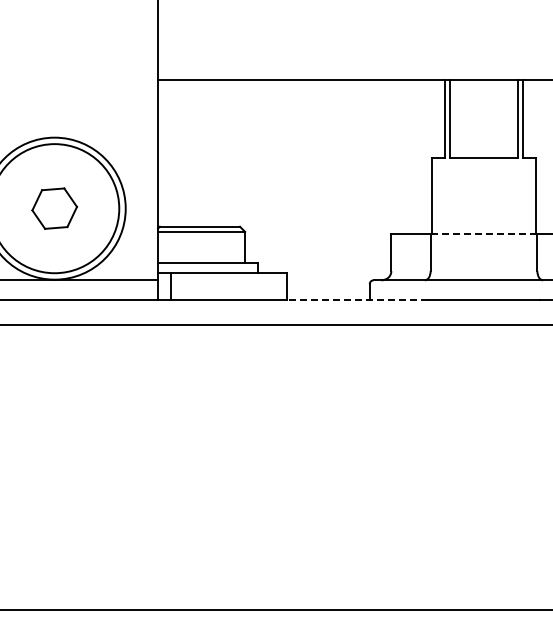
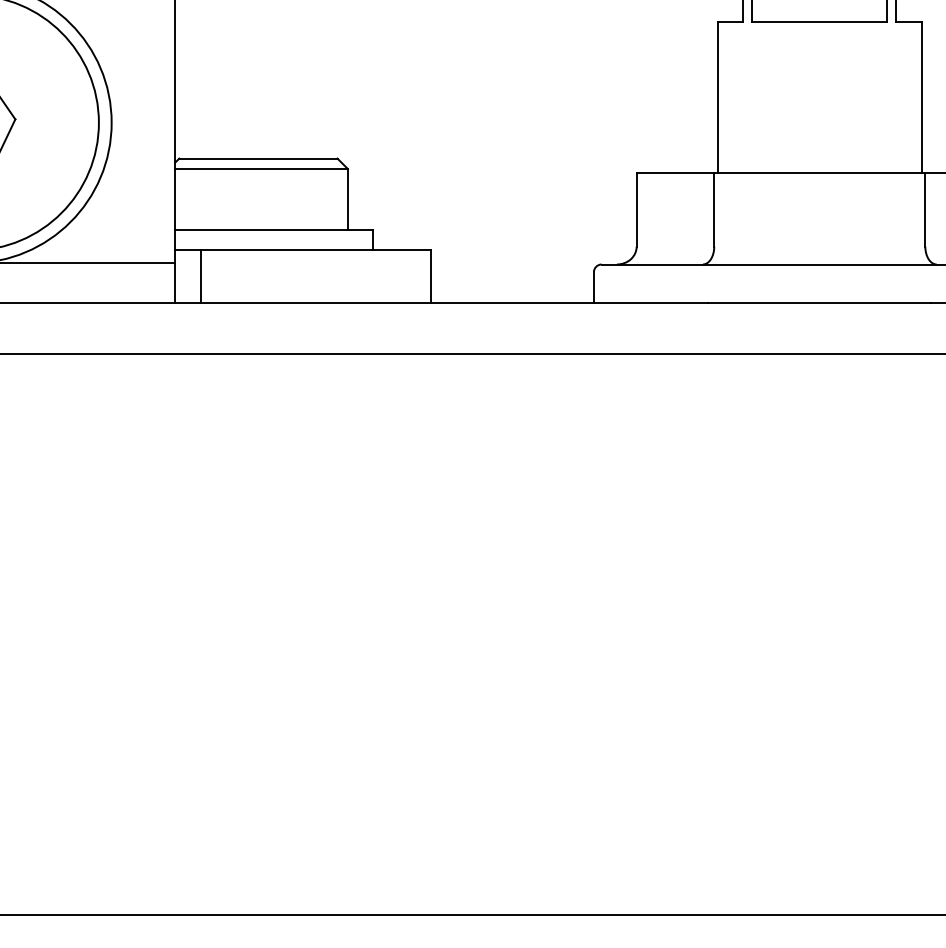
line: (483, 233) -> (818, 171), dashed -> solid
line: (356, 299) -> (567, 302), dashed -> solid

